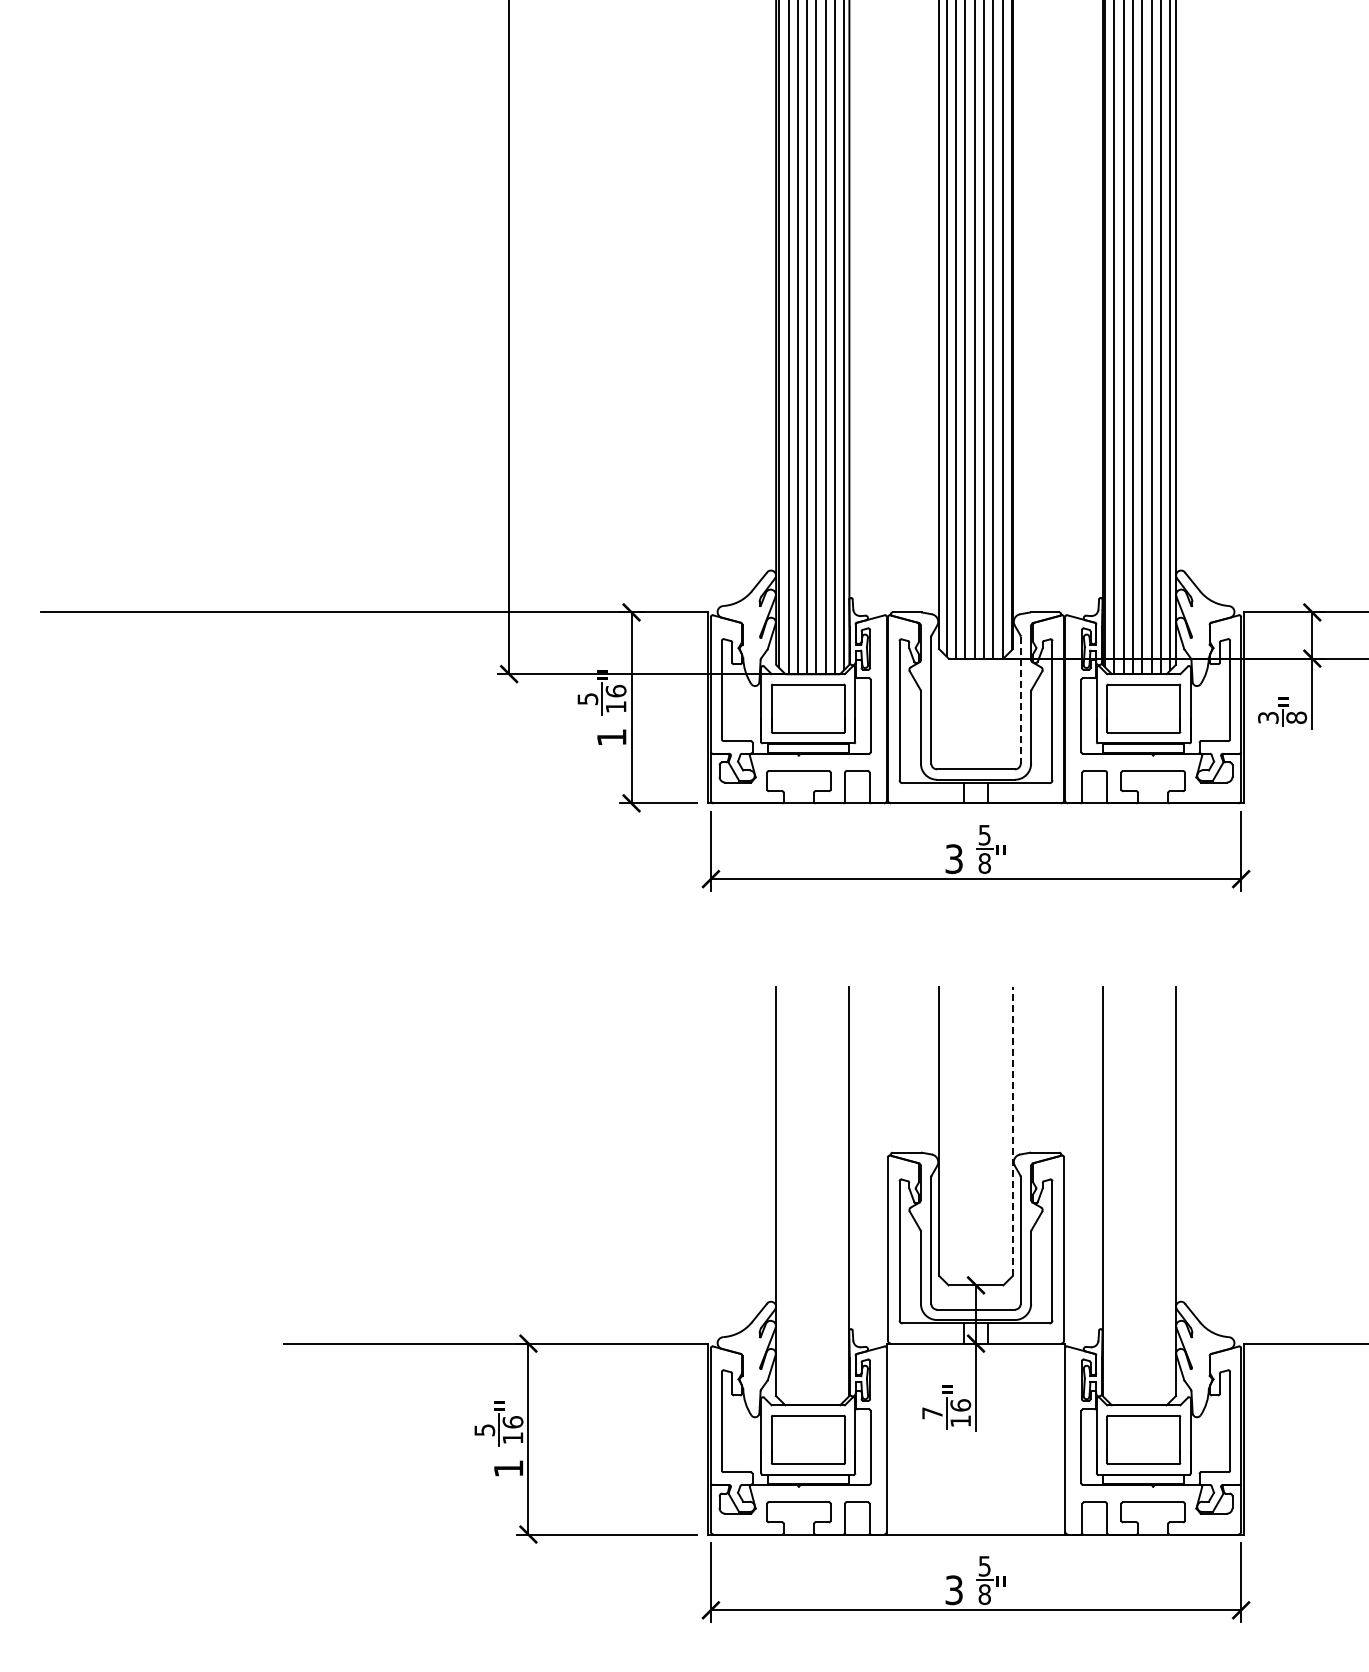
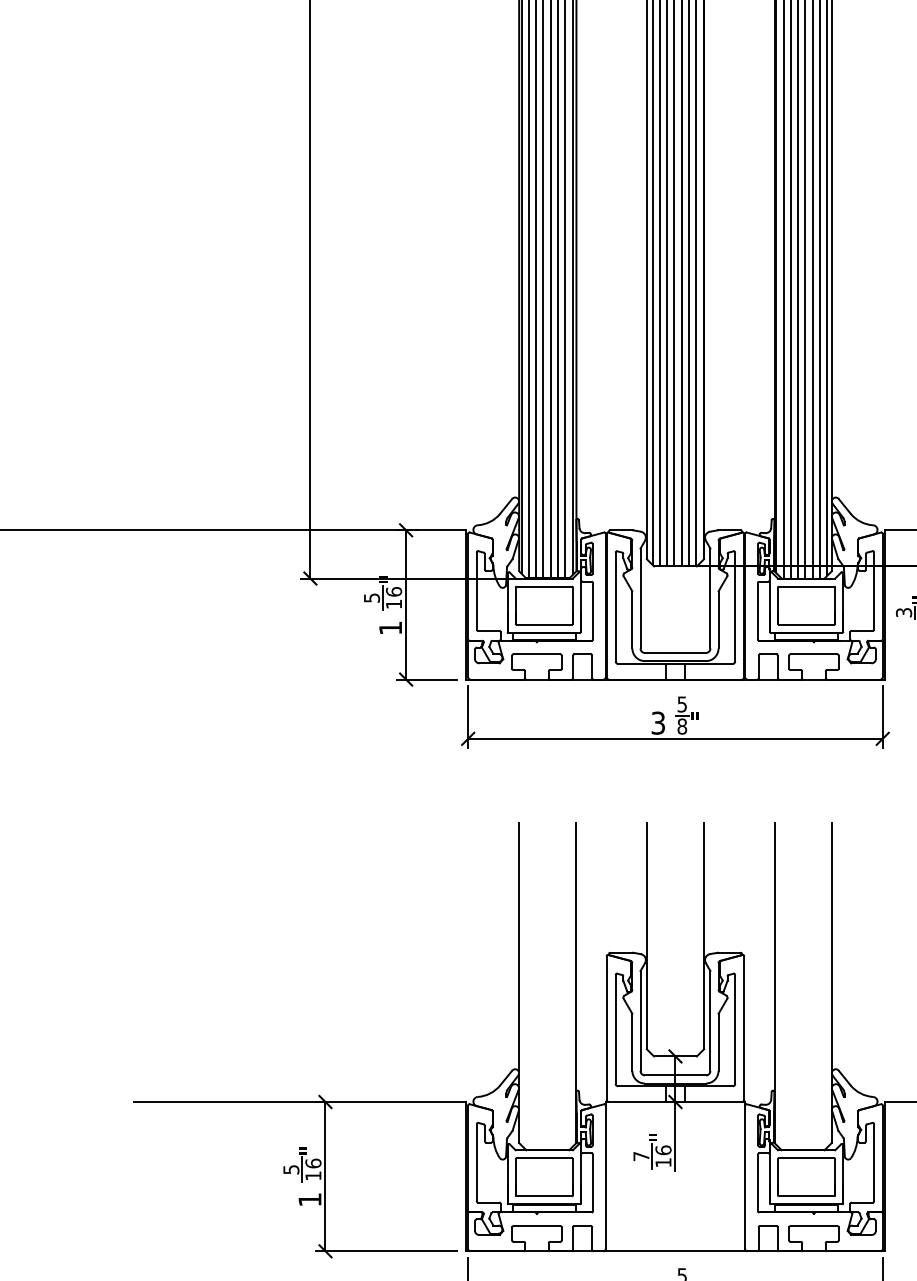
line: (1020, 700) -> (710, 599), dashed -> solid
line: (1012, 1131) -> (703, 936), dashed -> solid

